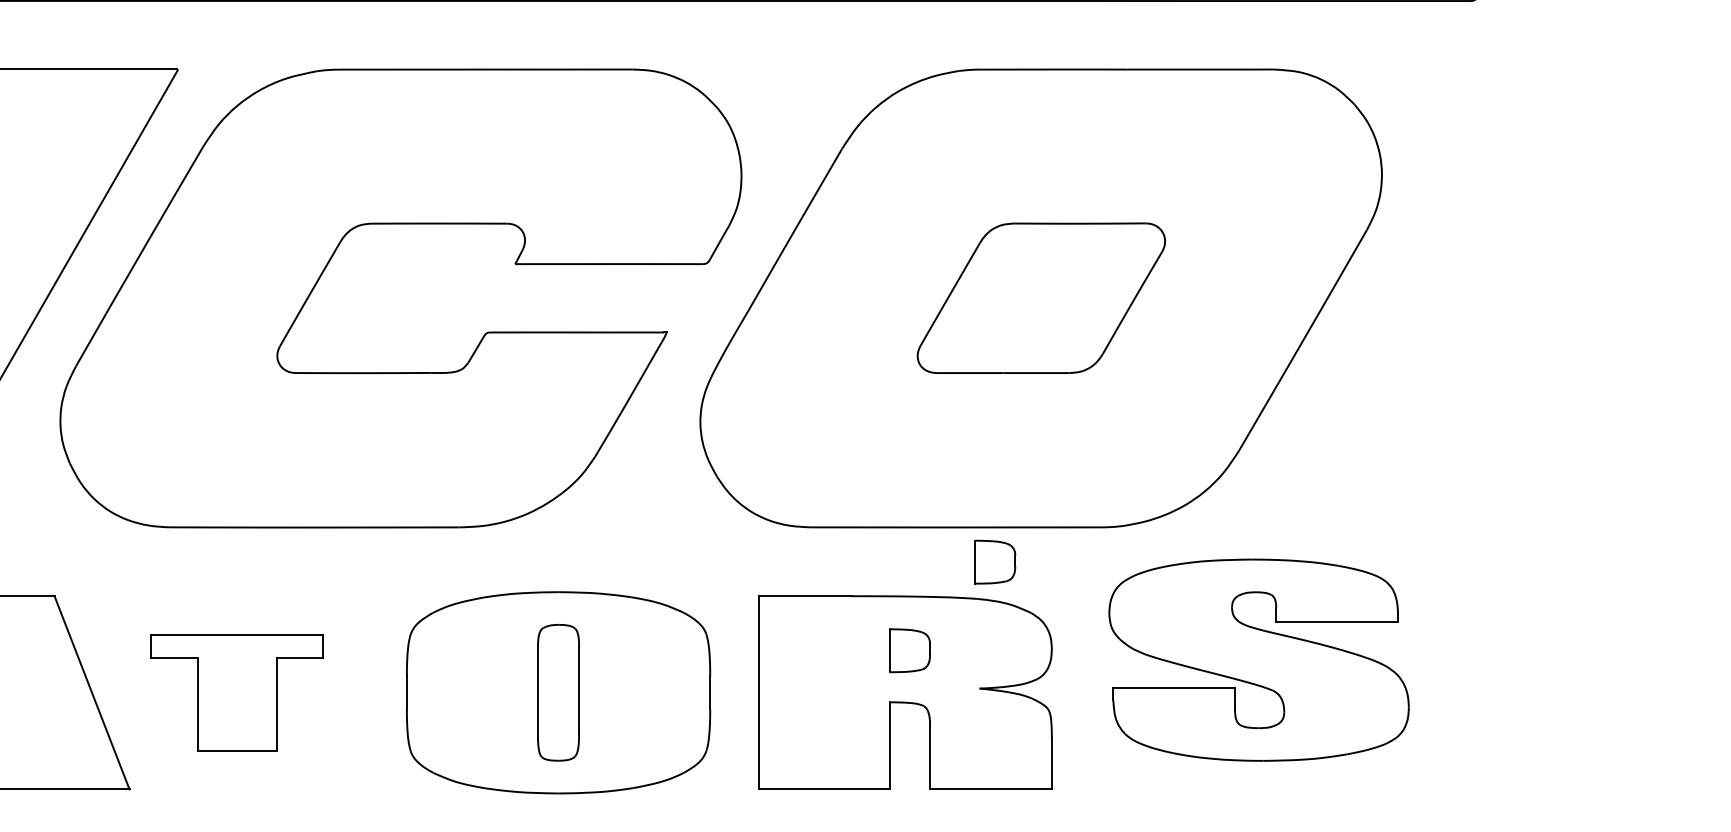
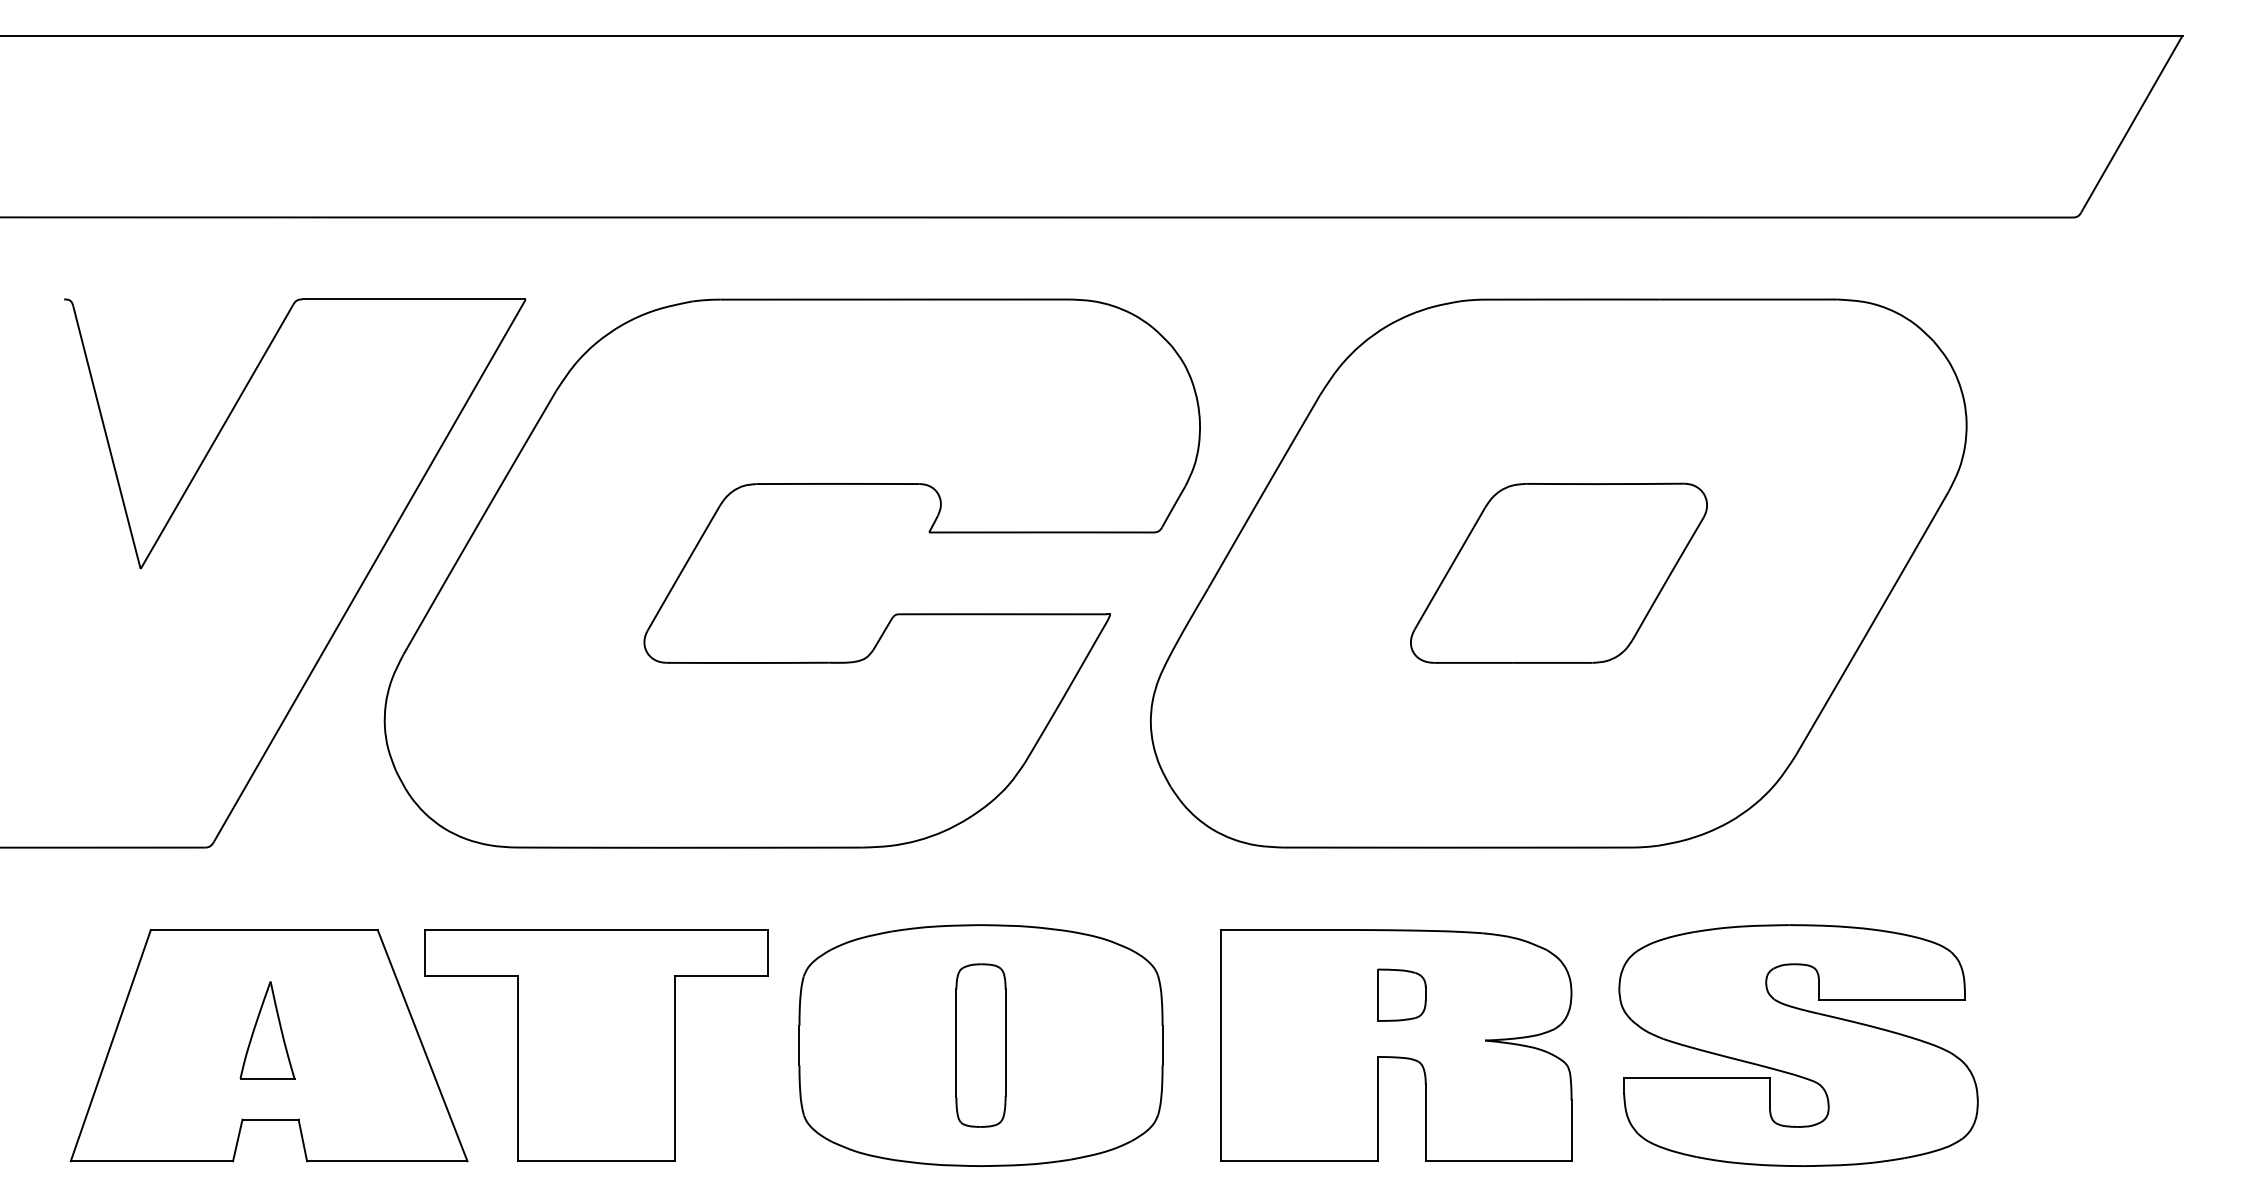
part: (995, 561) -> (1503, 888), removed
part: (1259, 660) -> (1798, 1045), moved
part: (237, 692) -> (596, 1045), size x1.67

